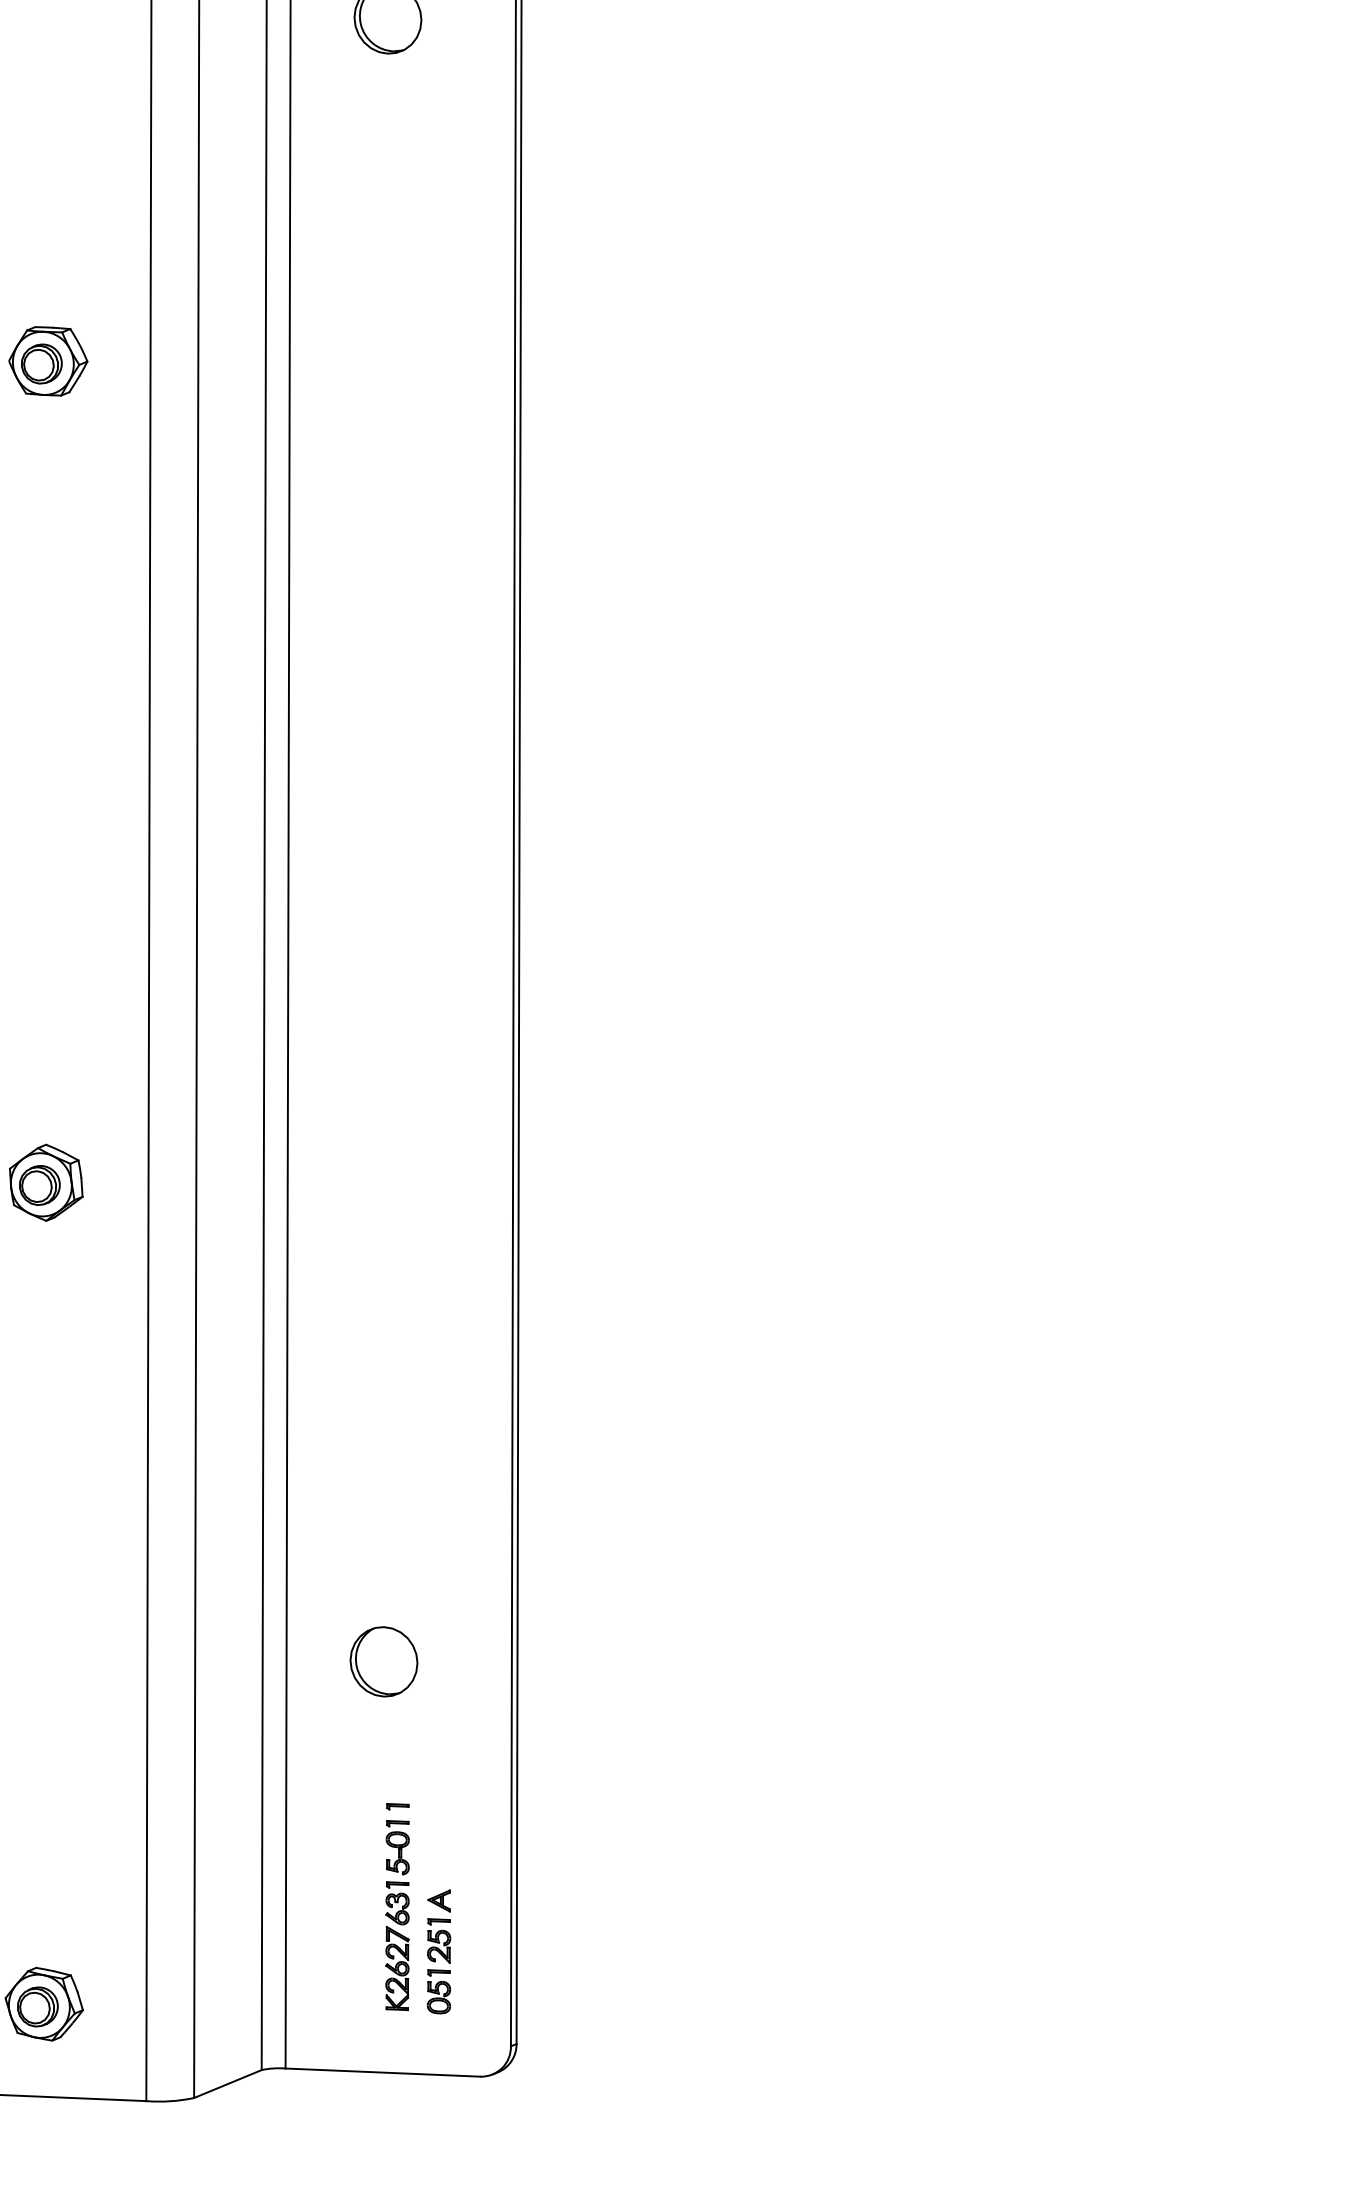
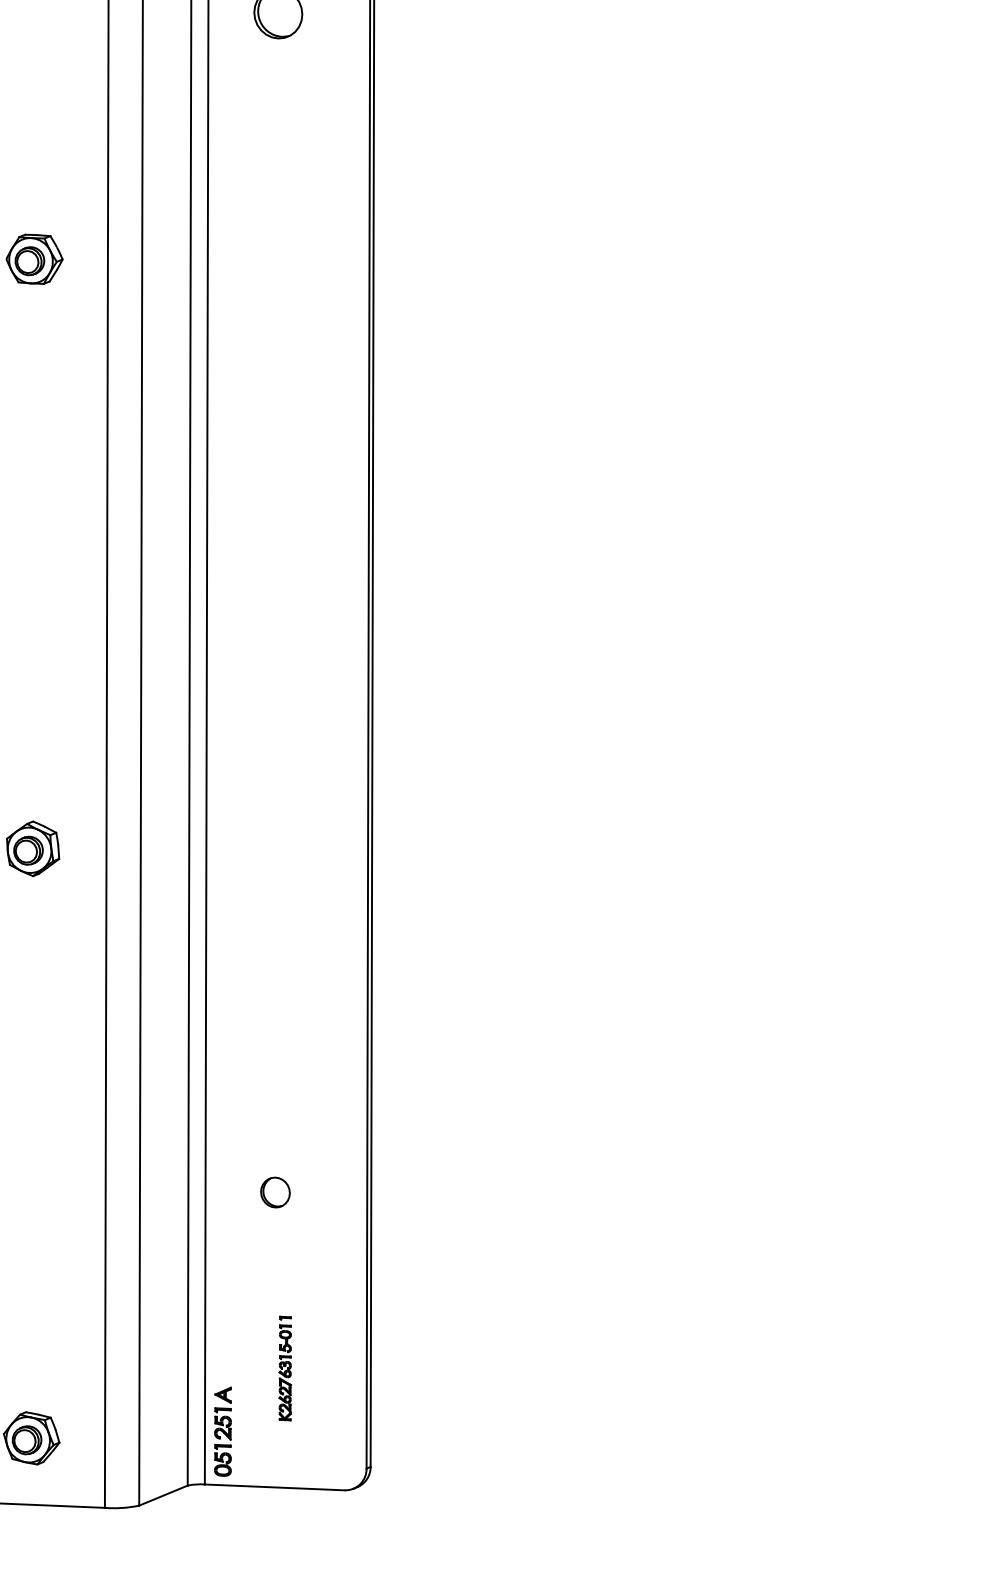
part: (384, 1661) -> (275, 1192), size x0.6
part: (397, 1906) -> (285, 1368), size x0.7
part: (438, 1951) -> (222, 1431), moved

